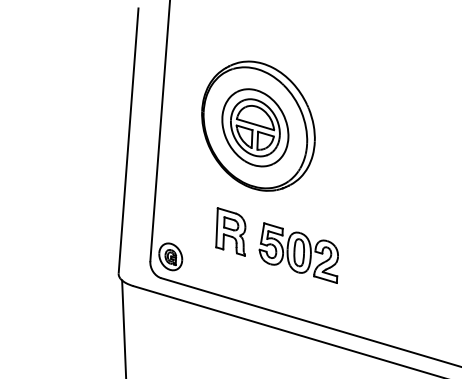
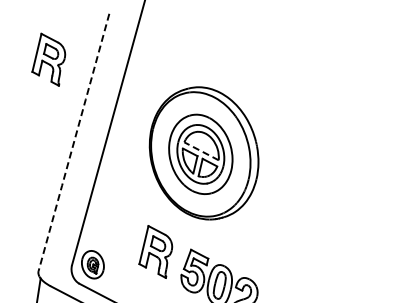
part: (88, 63) -> (49, 59), added
line: (255, 124) -> (201, 151), solid -> dashed
line: (128, 140) -> (73, 142), solid -> dashed

